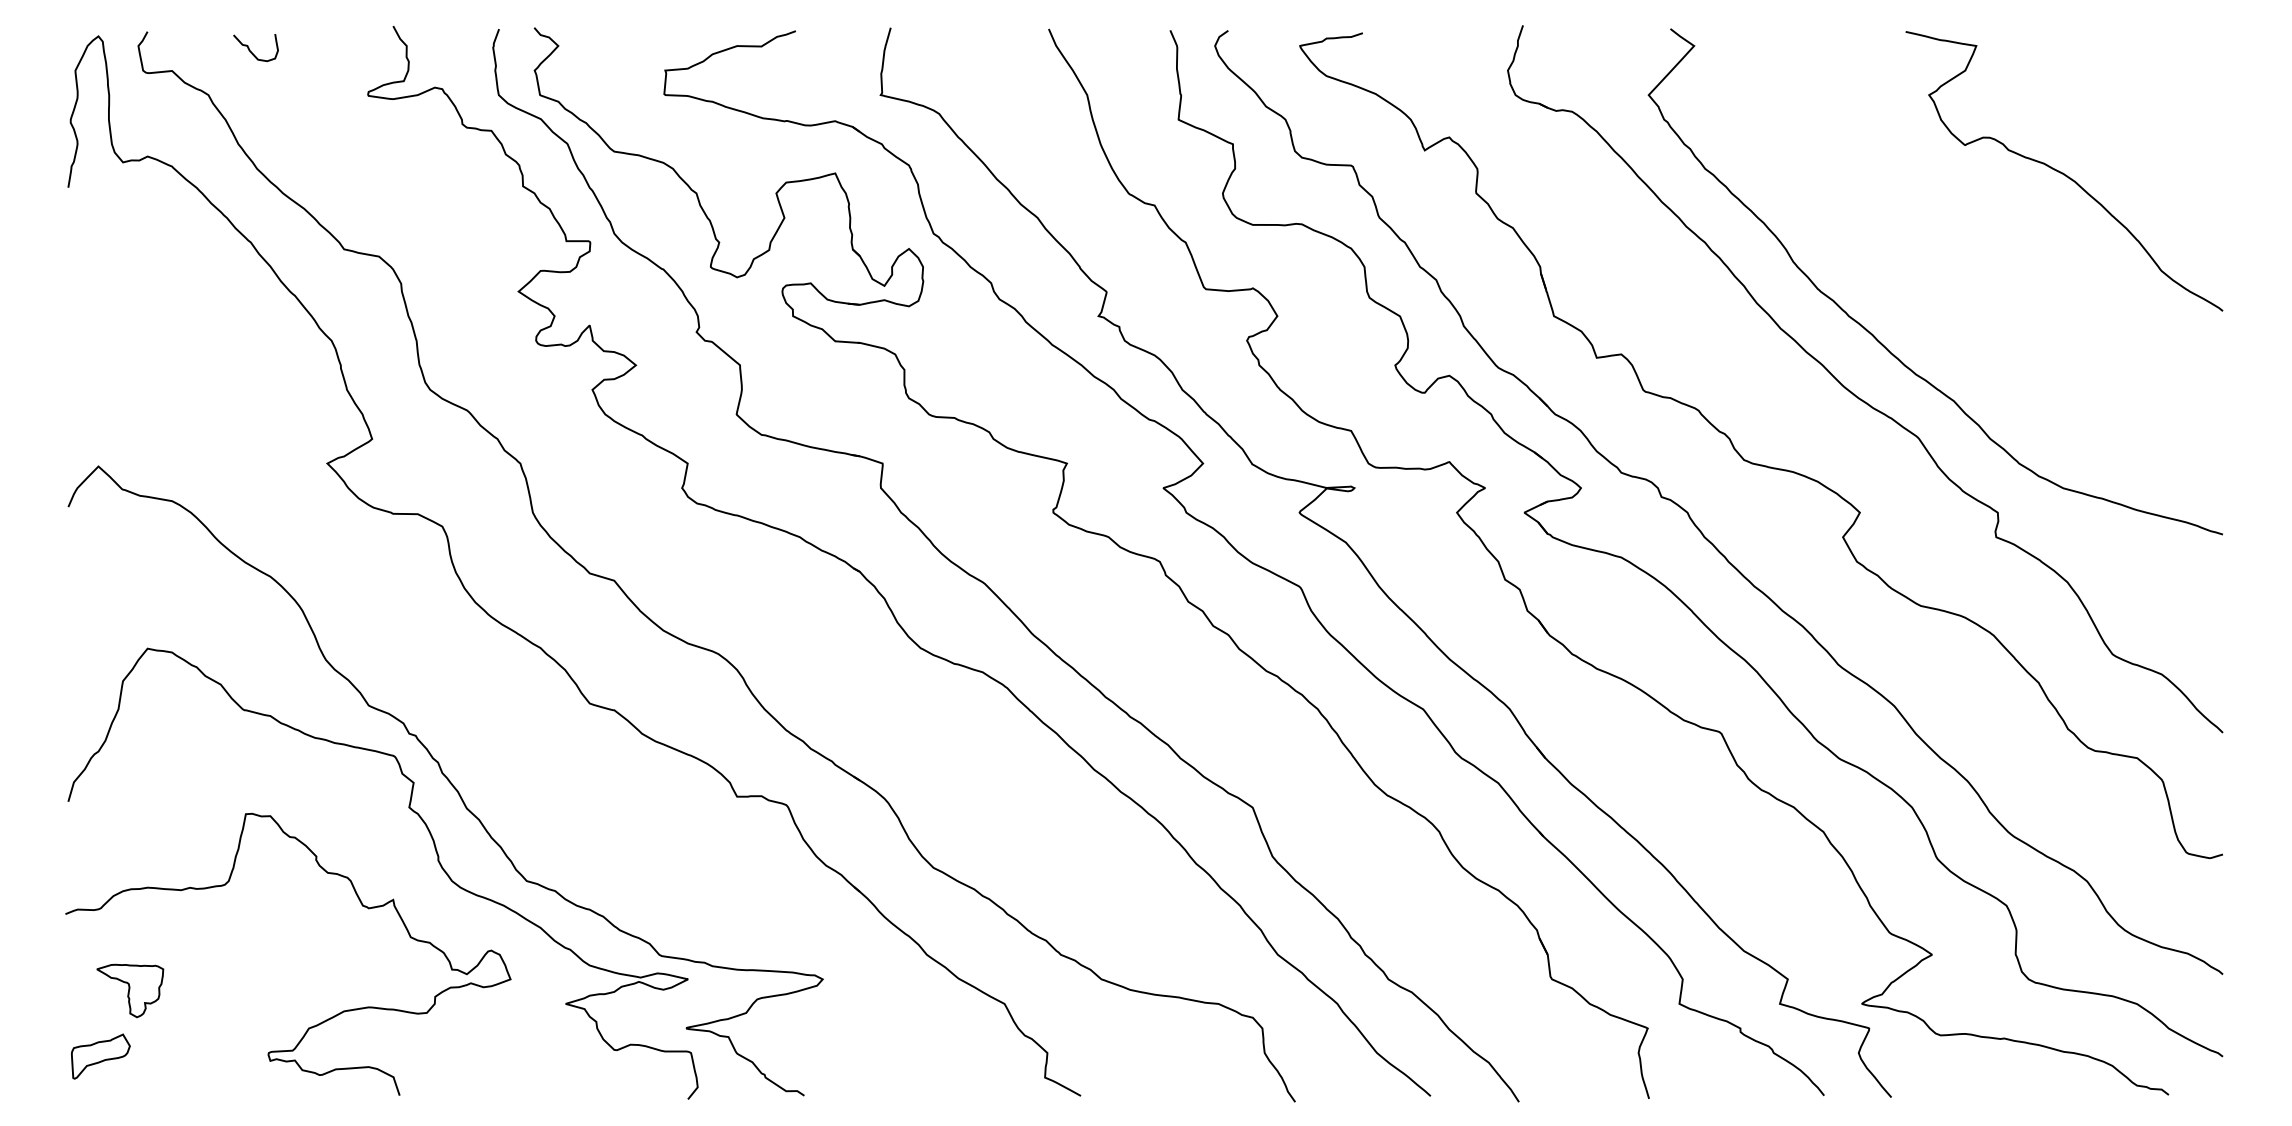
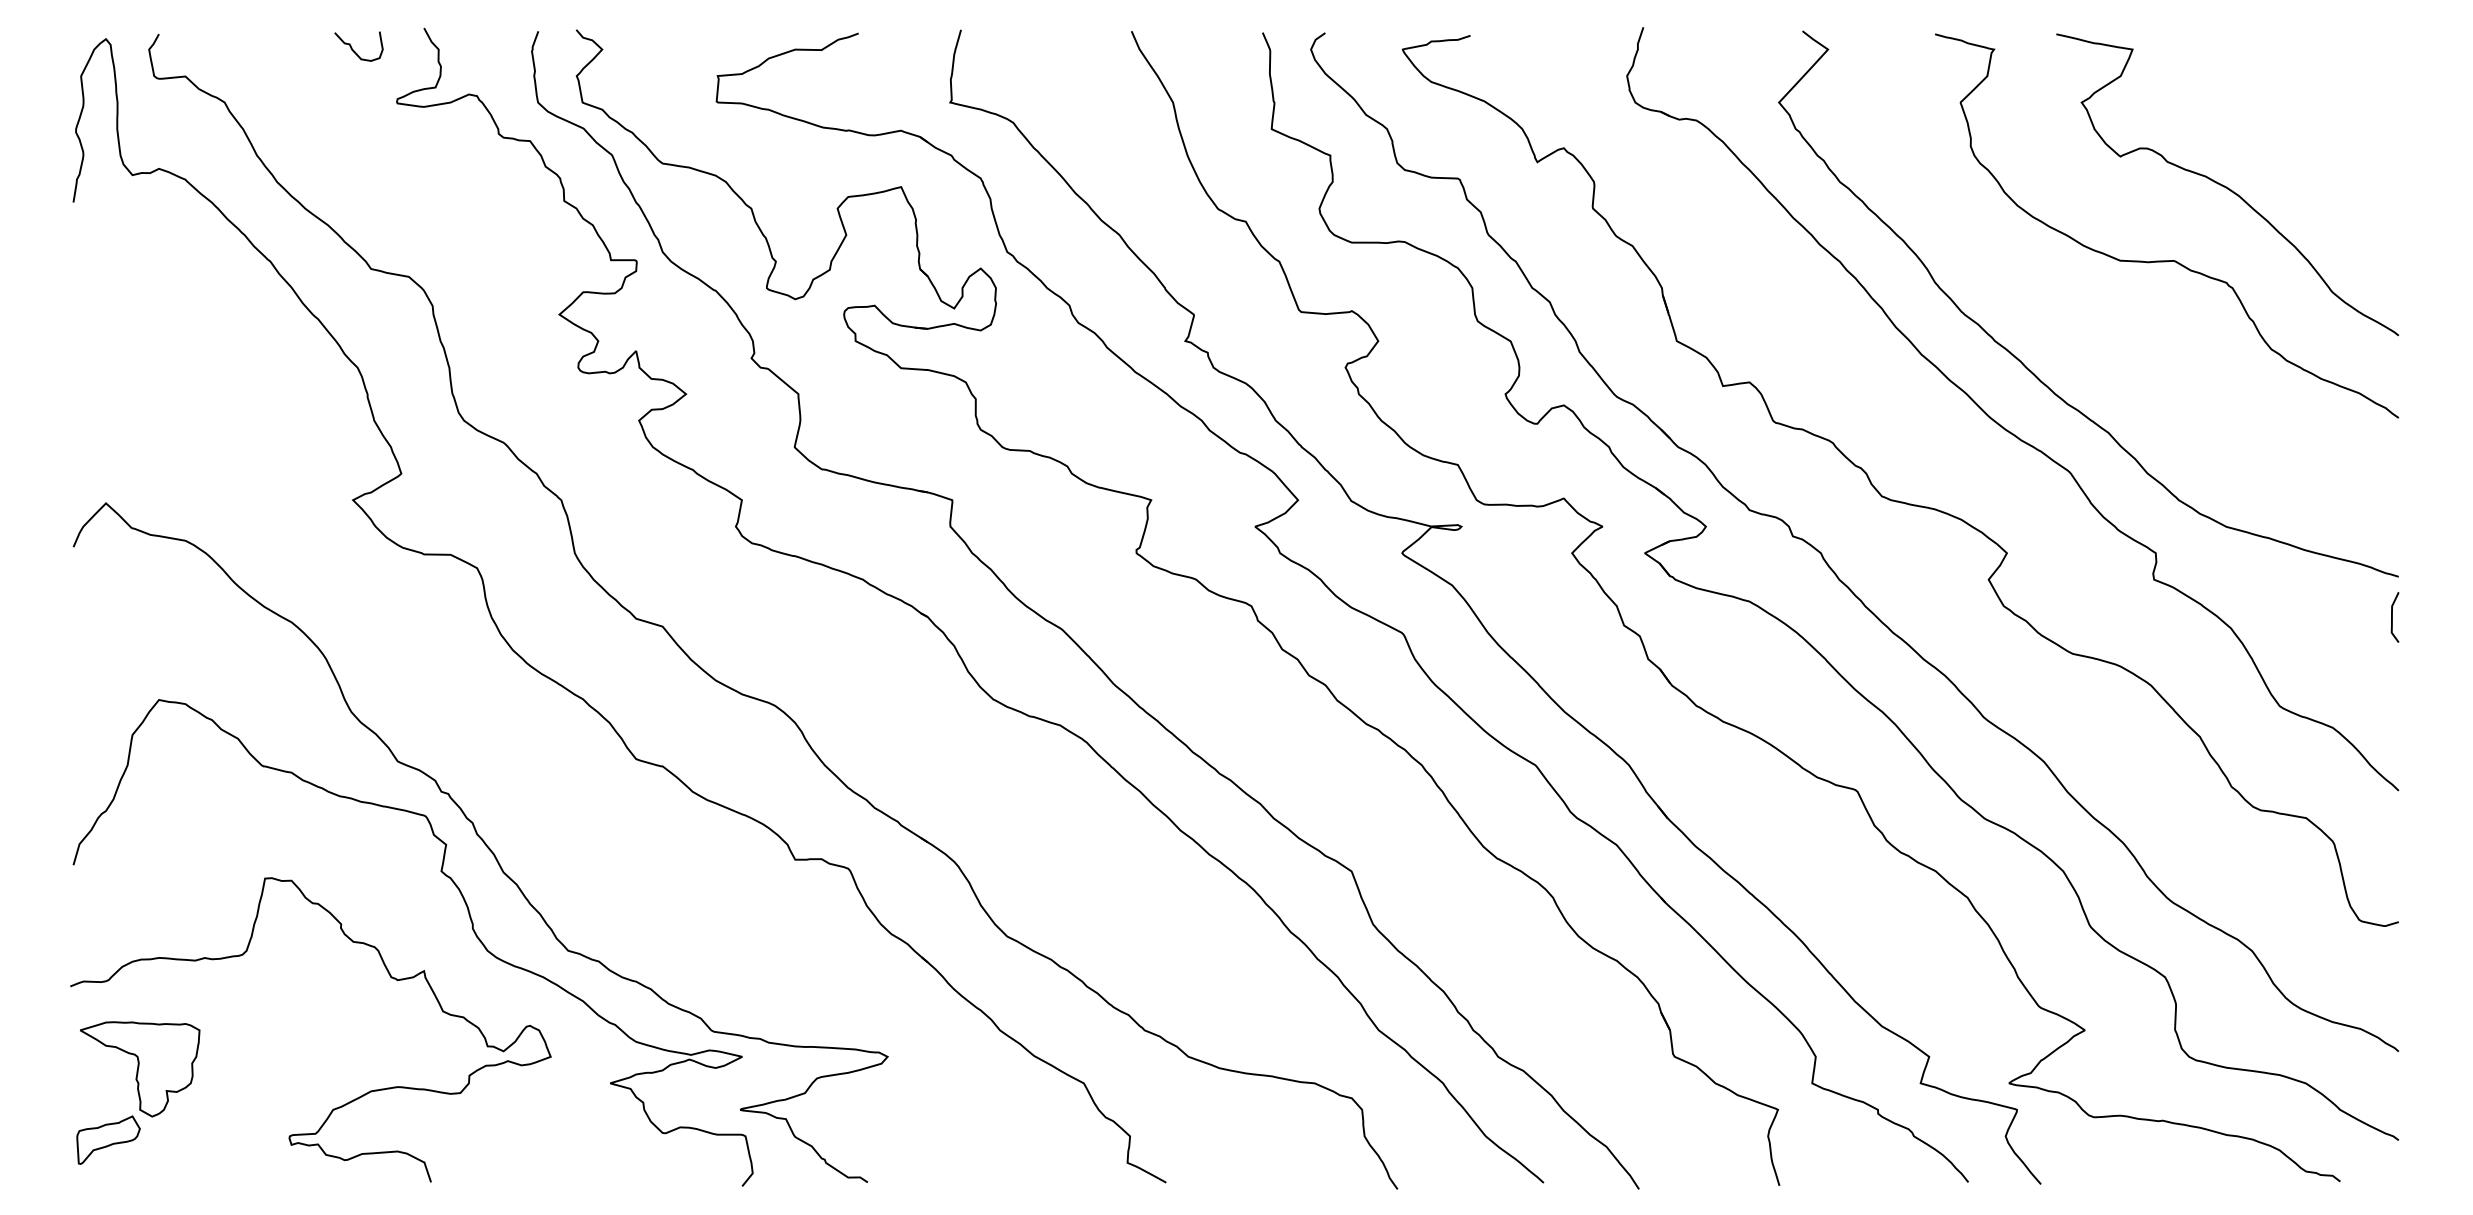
curve: (251, 51) -> (354, 50), moved
curve: (2008, 241) -> (2167, 260), added
curve: (2217, 572) -> (2392, 617), added
part: (130, 991) -> (140, 1069), size x1.67

